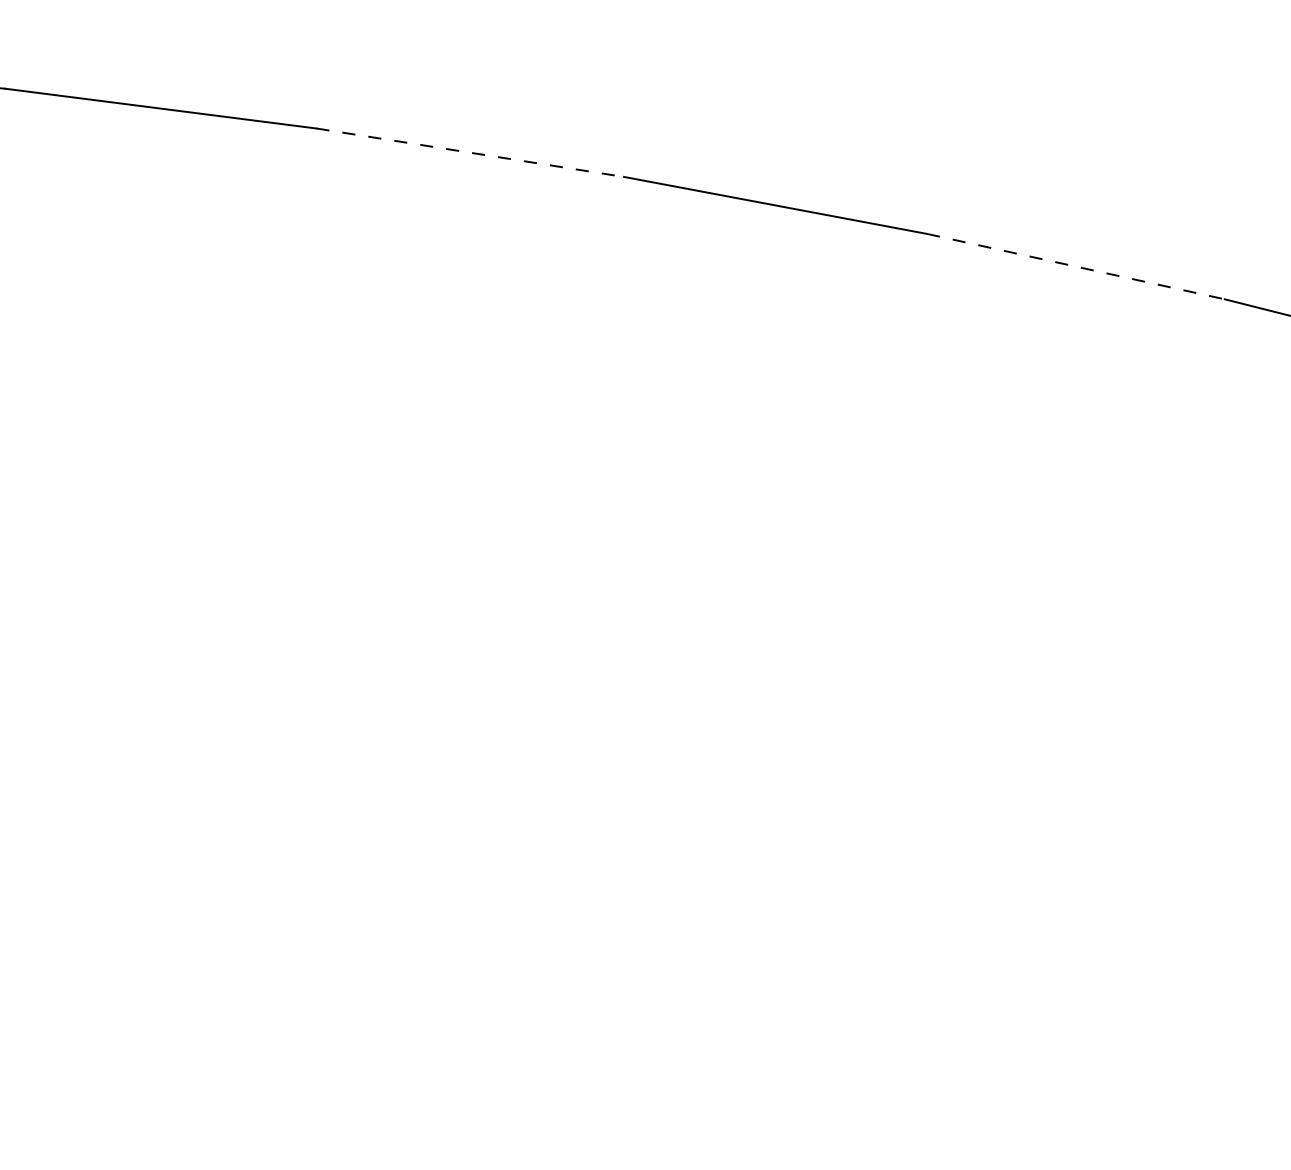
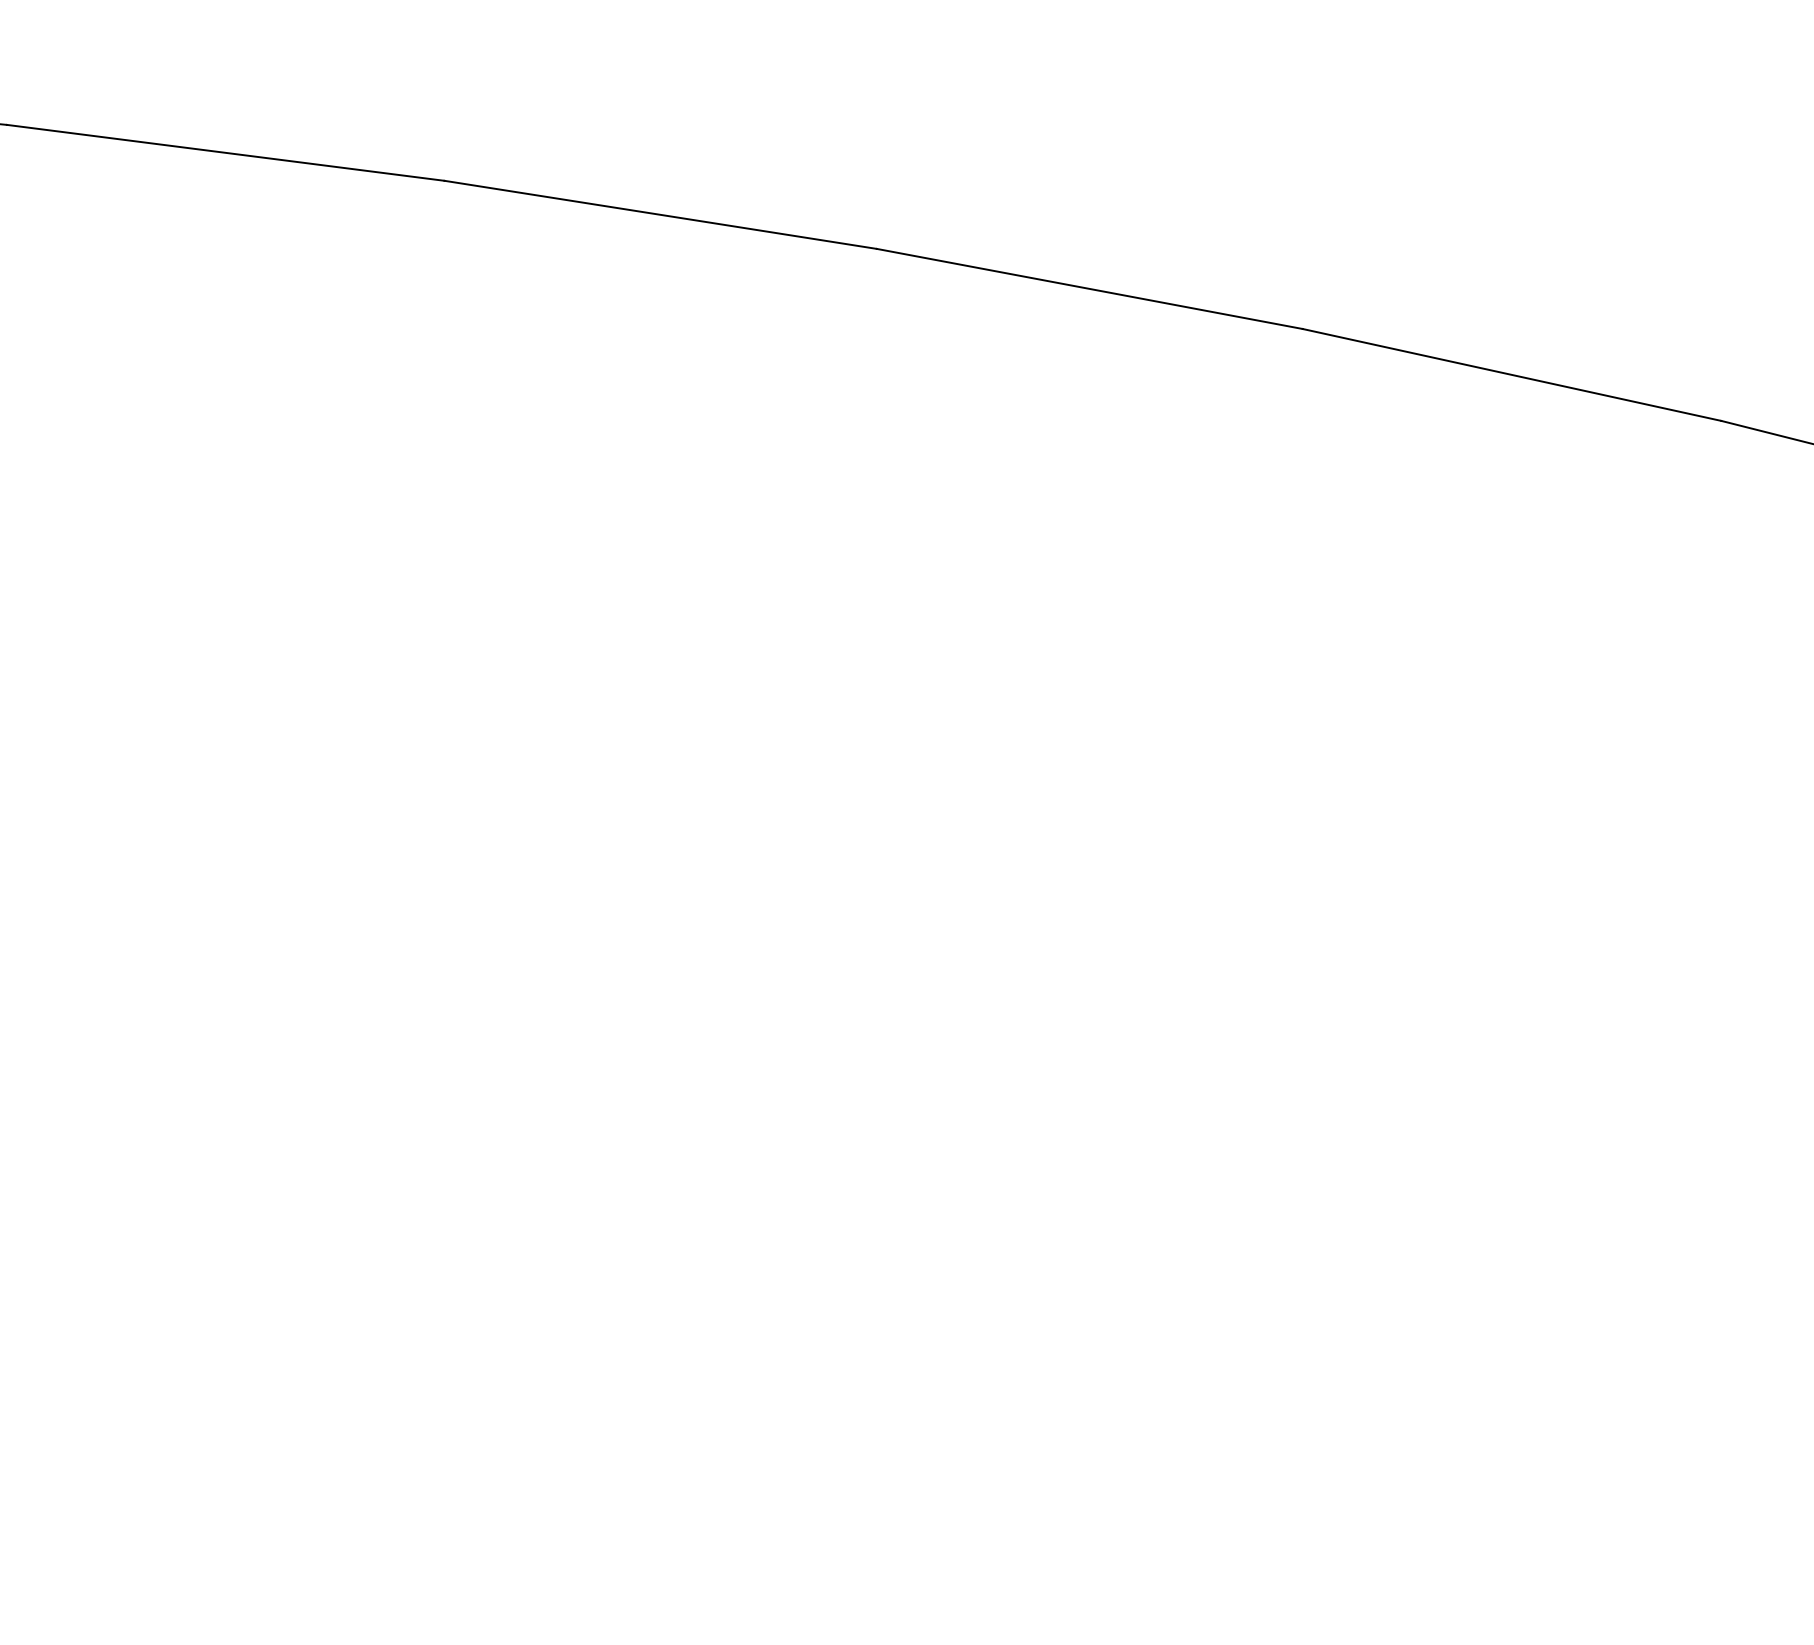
line: (470, 152) -> (660, 214), dashed -> solid
line: (1076, 267) -> (1512, 375), dashed -> solid

